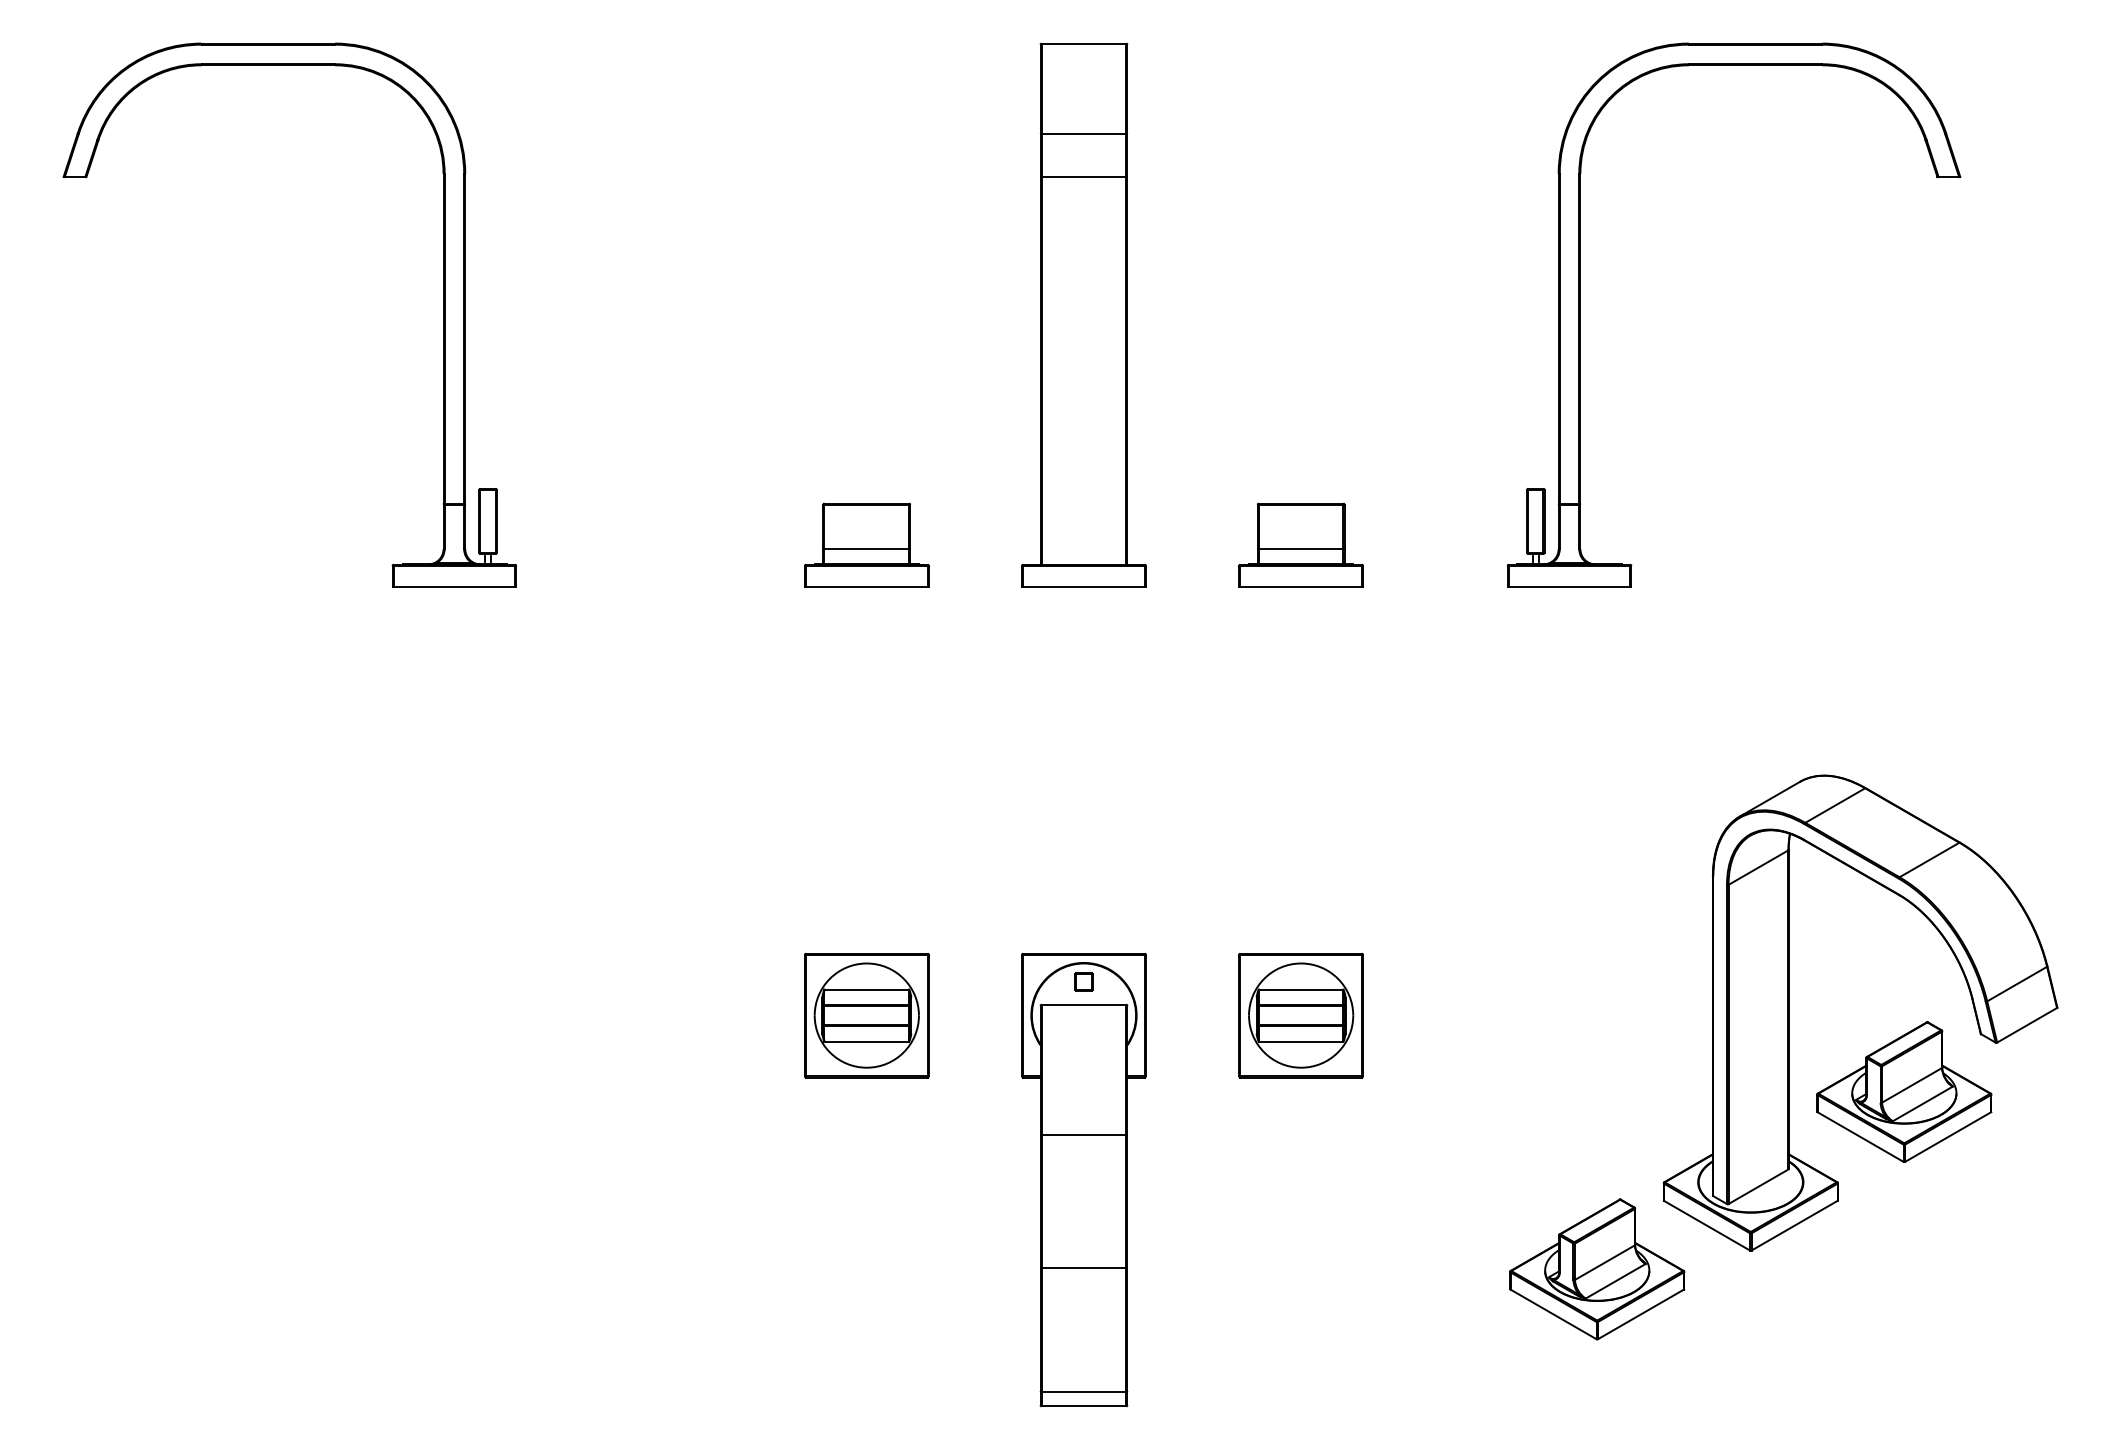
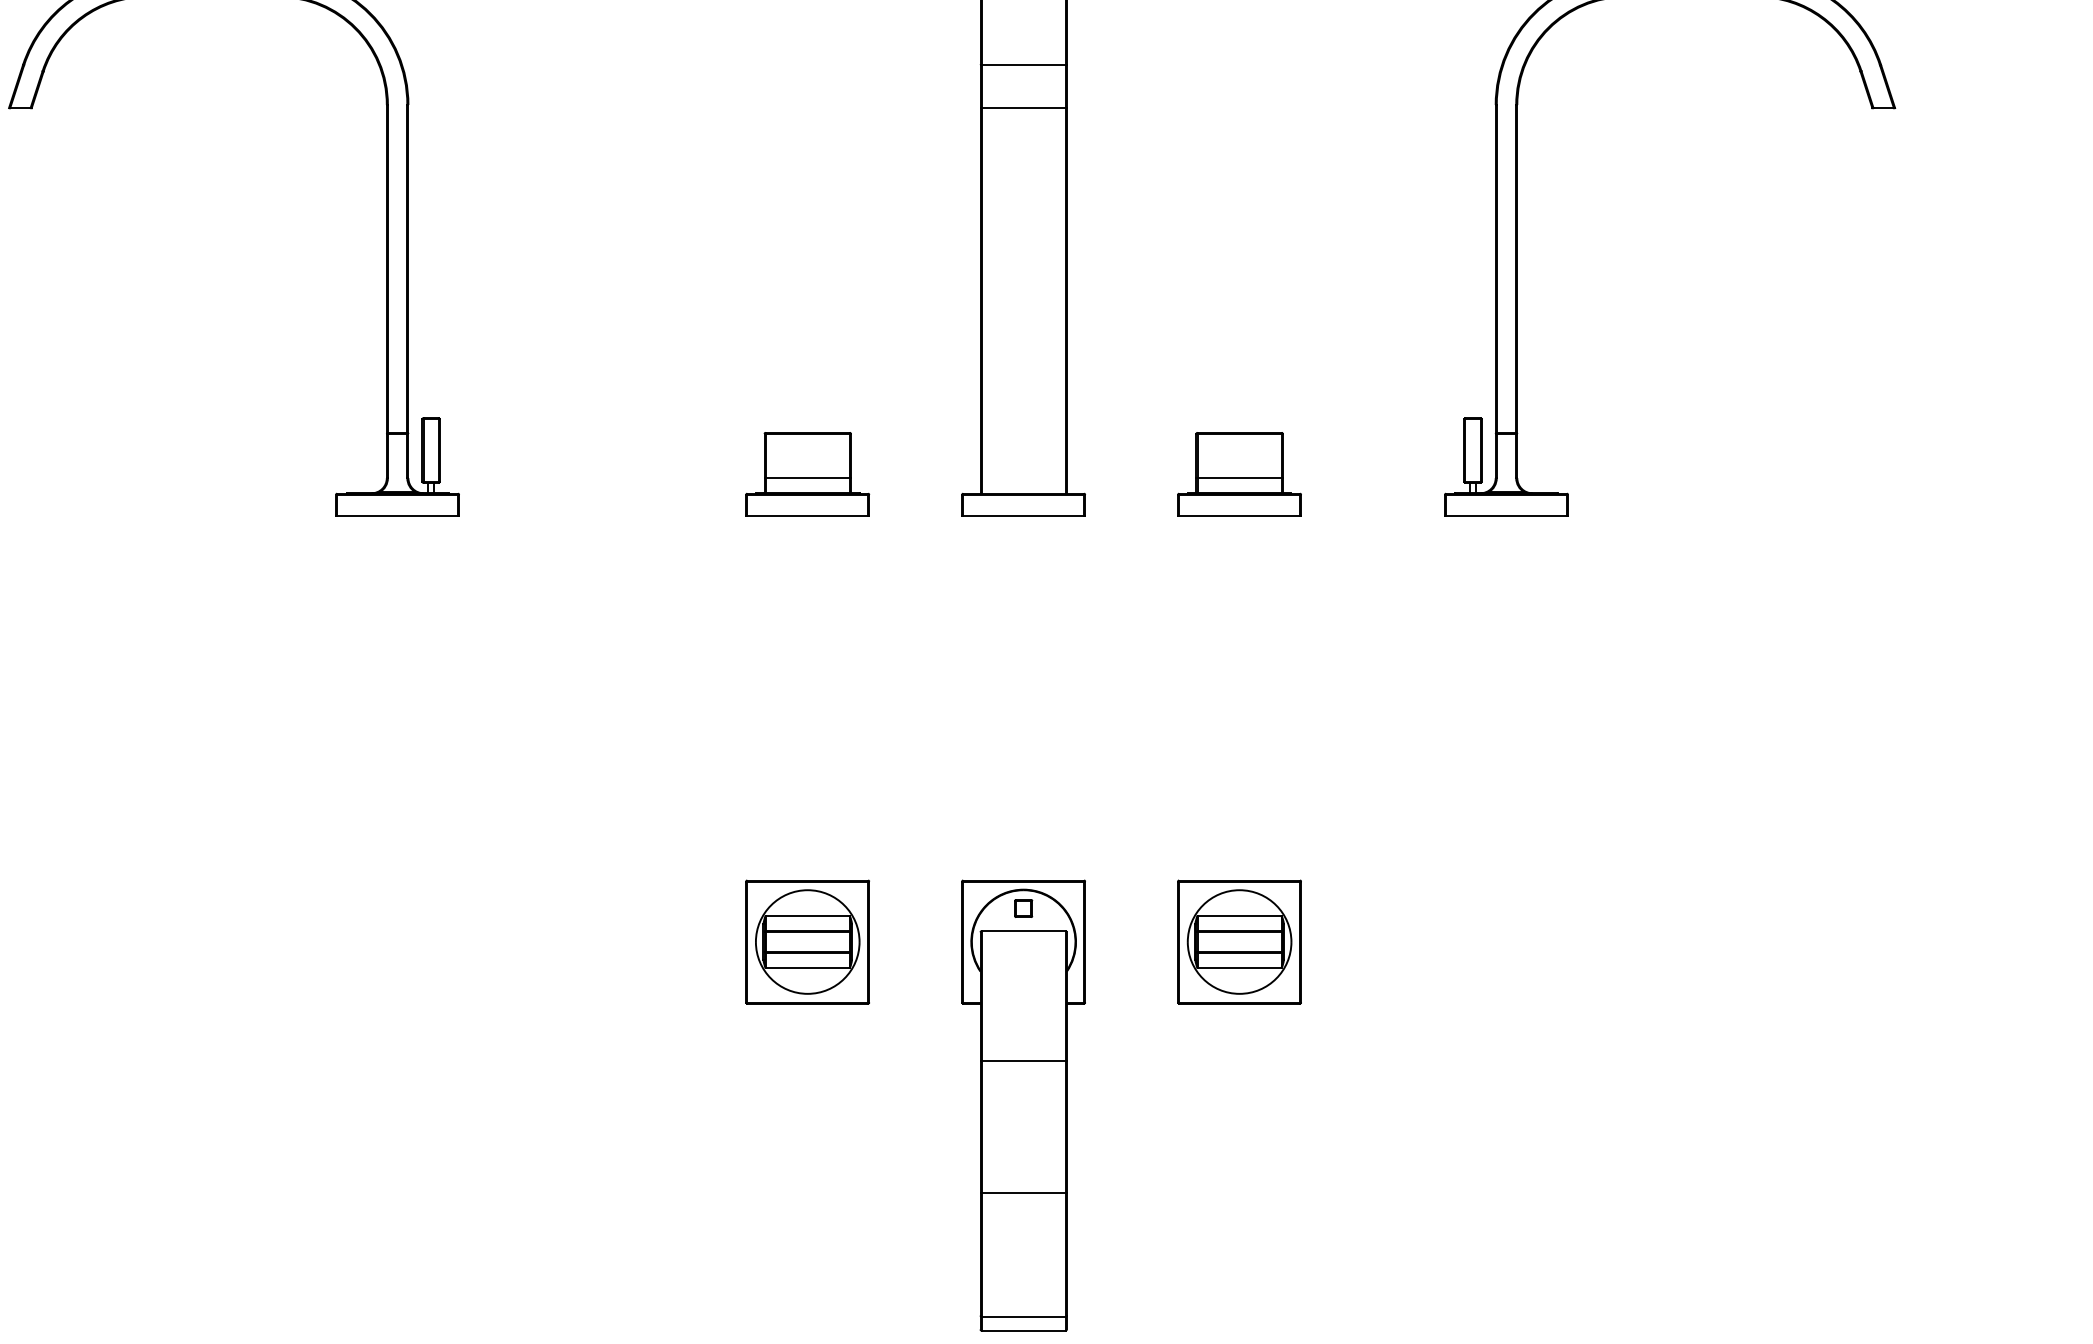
part: (1783, 1057) -> (1719, 983), removed

